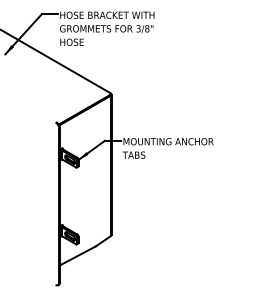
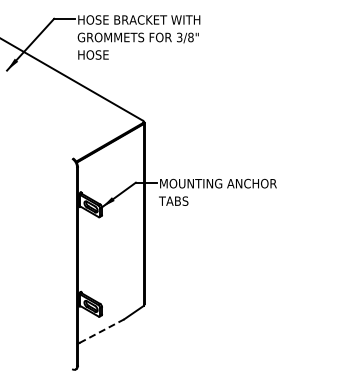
line: (79, 255) -> (102, 330), solid -> dashed

